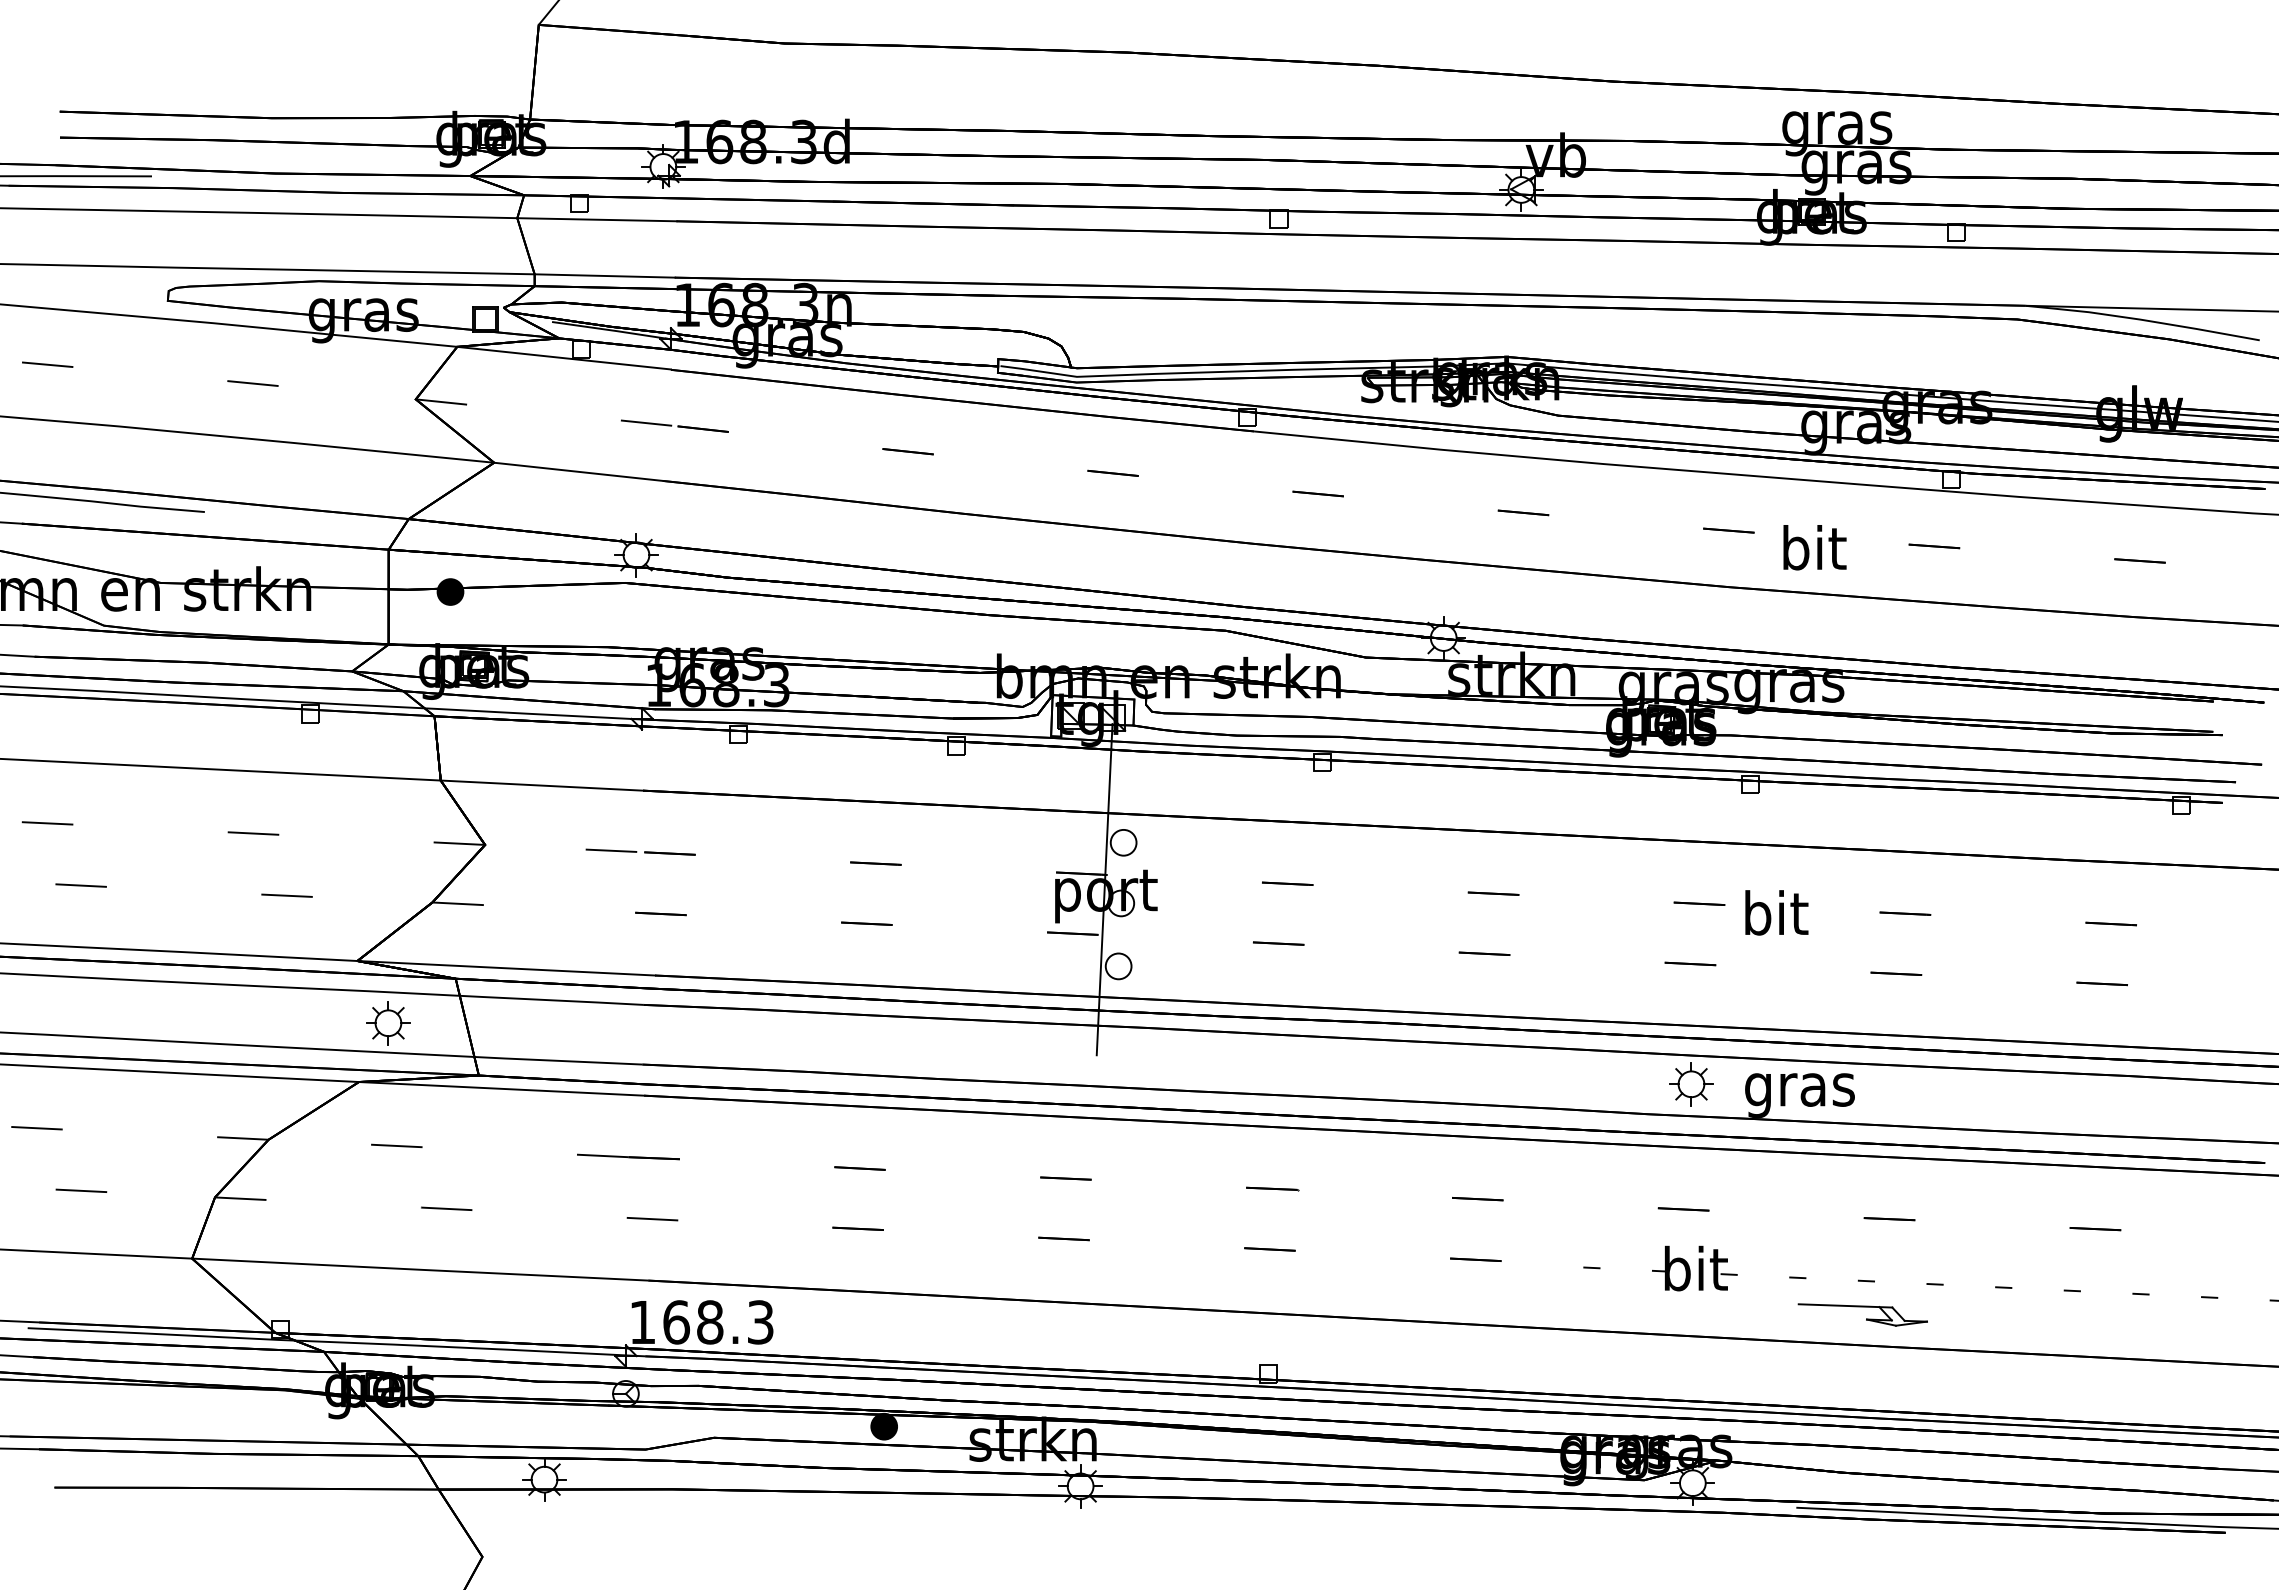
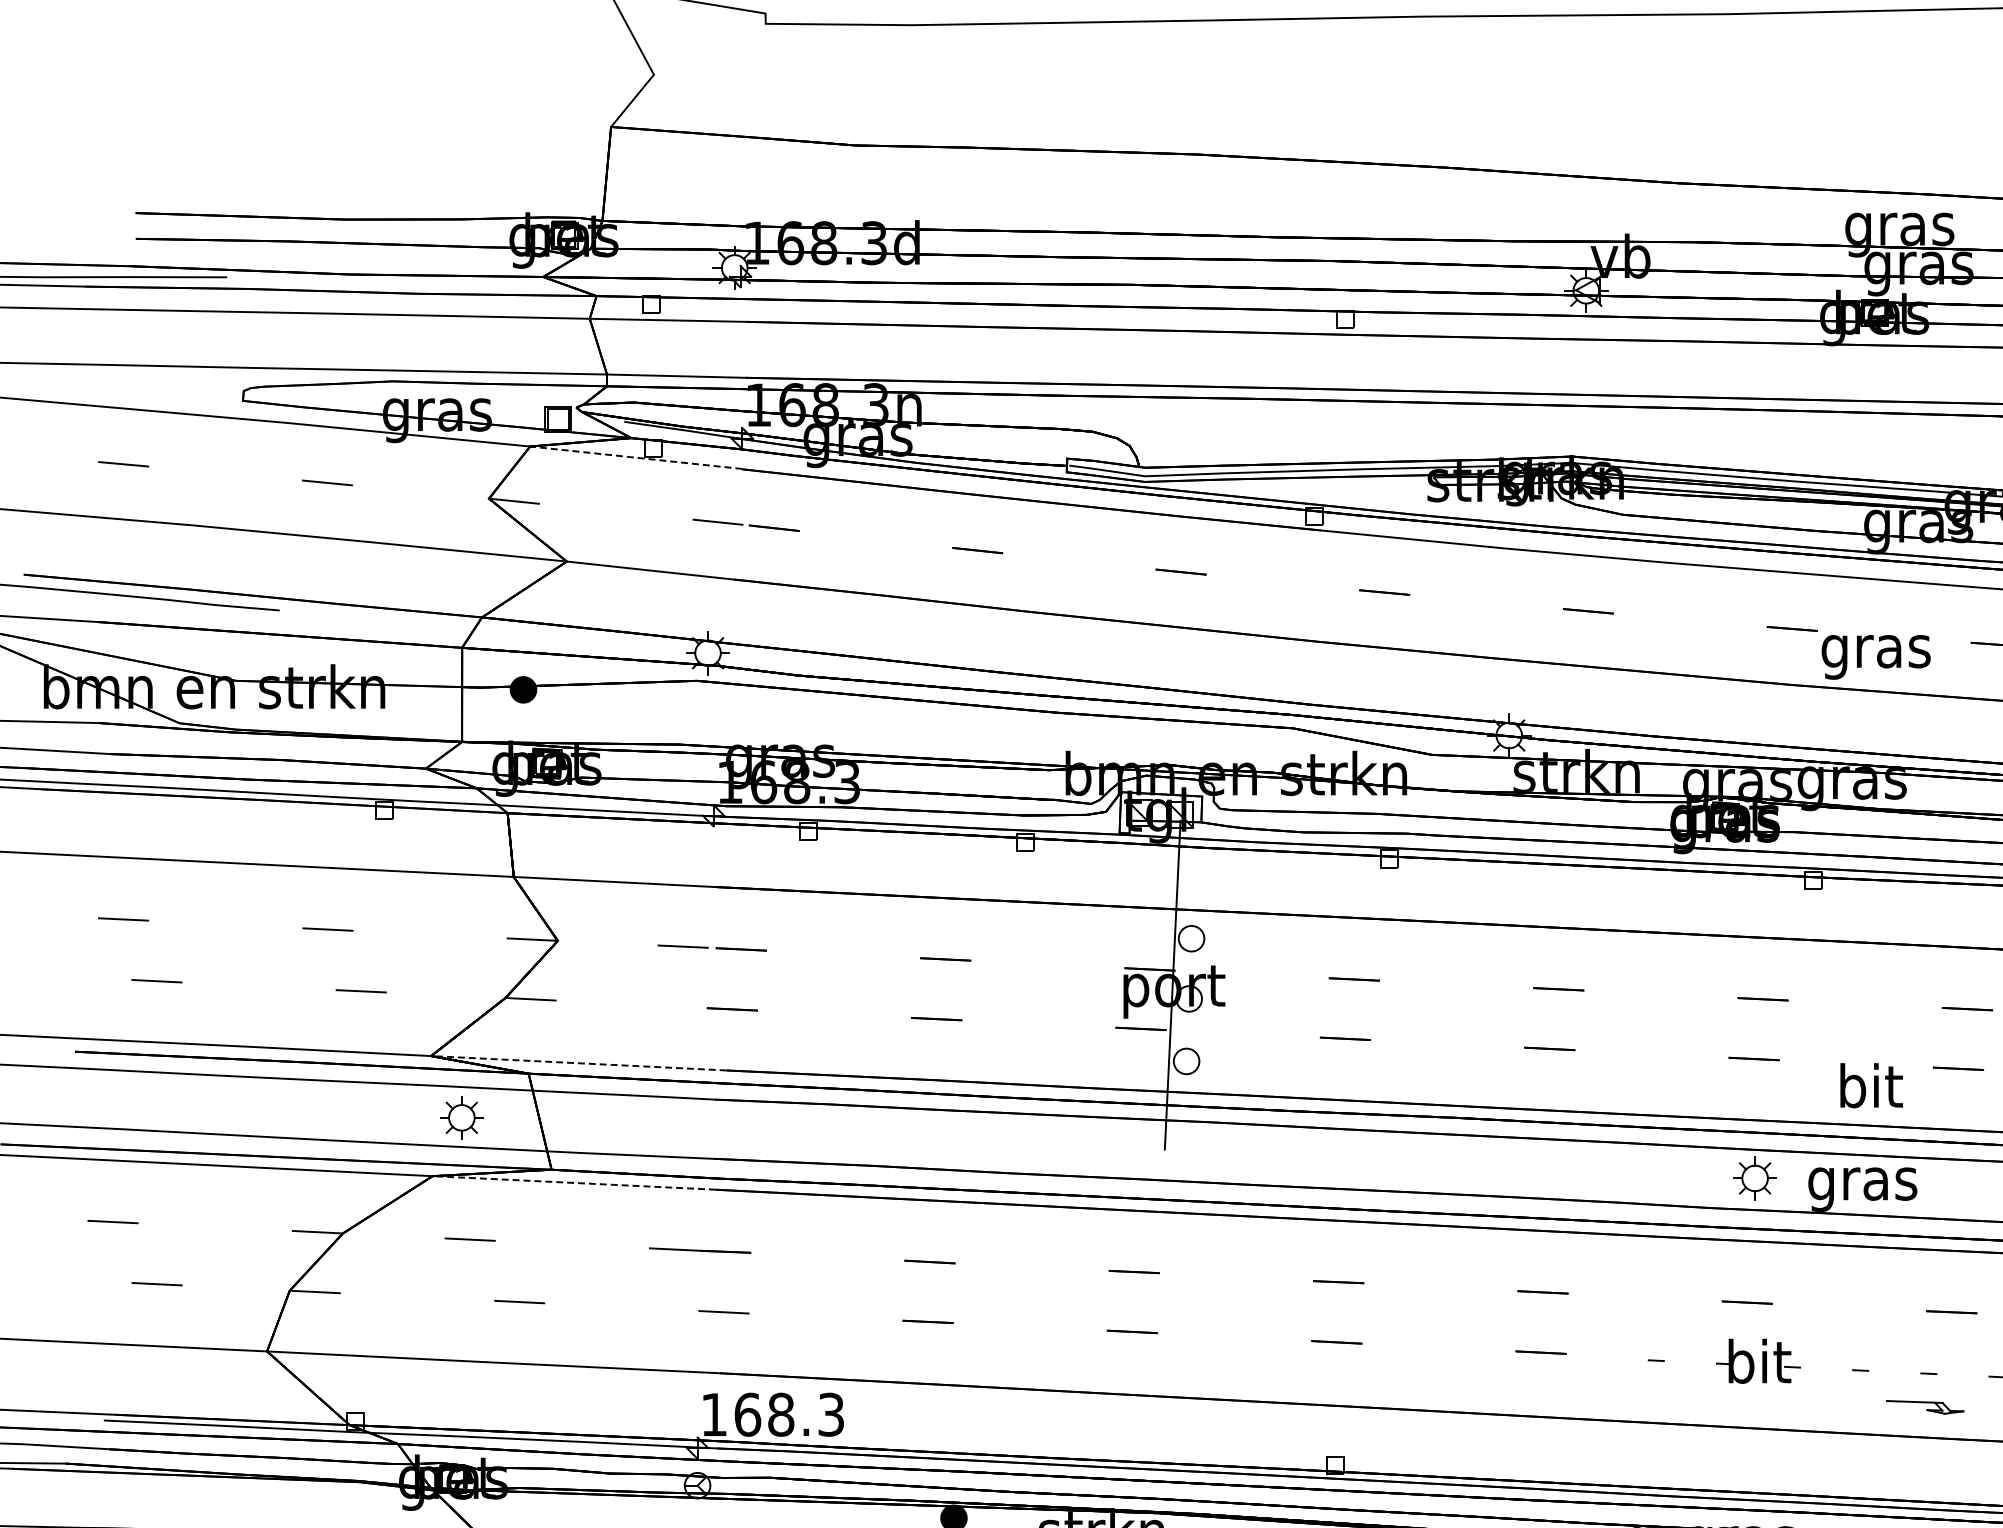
line: (563, 358) -> (635, 458), solid -> dashed
text: (1813, 553) -> (1876, 651), bit -> gras
text: (1776, 912) -> (1871, 1085), moved
line: (505, 968) -> (578, 1063), solid -> dashed
line: (501, 1088) -> (574, 1182), solid -> dashed
part: (1862, 1314) -> (1924, 1406), size x0.6

